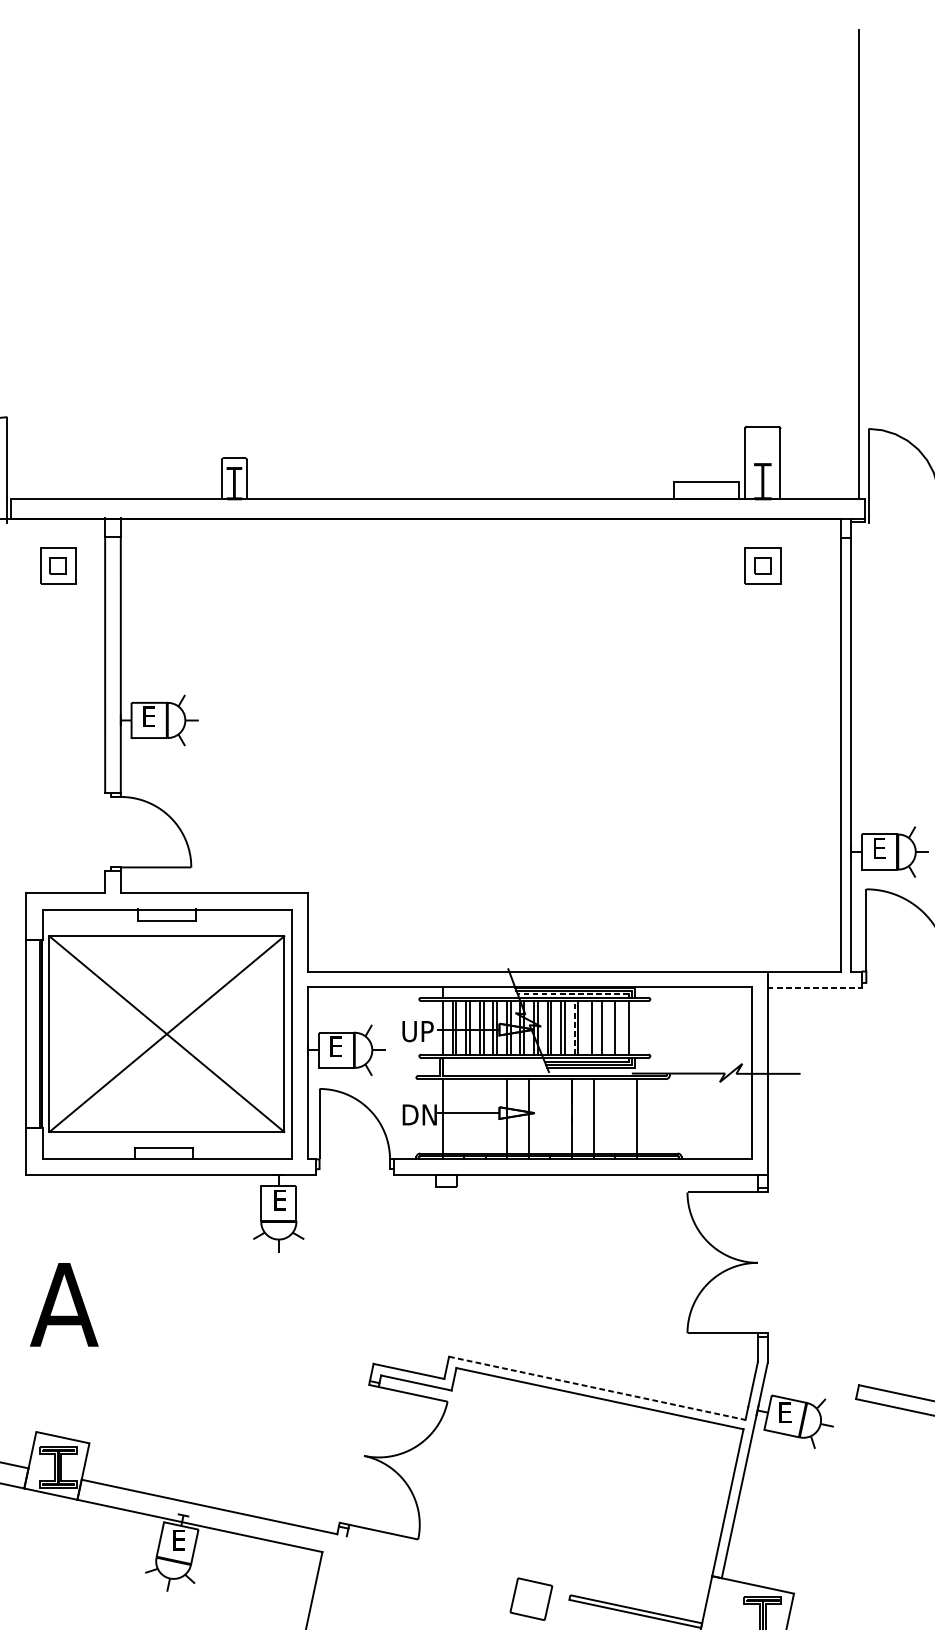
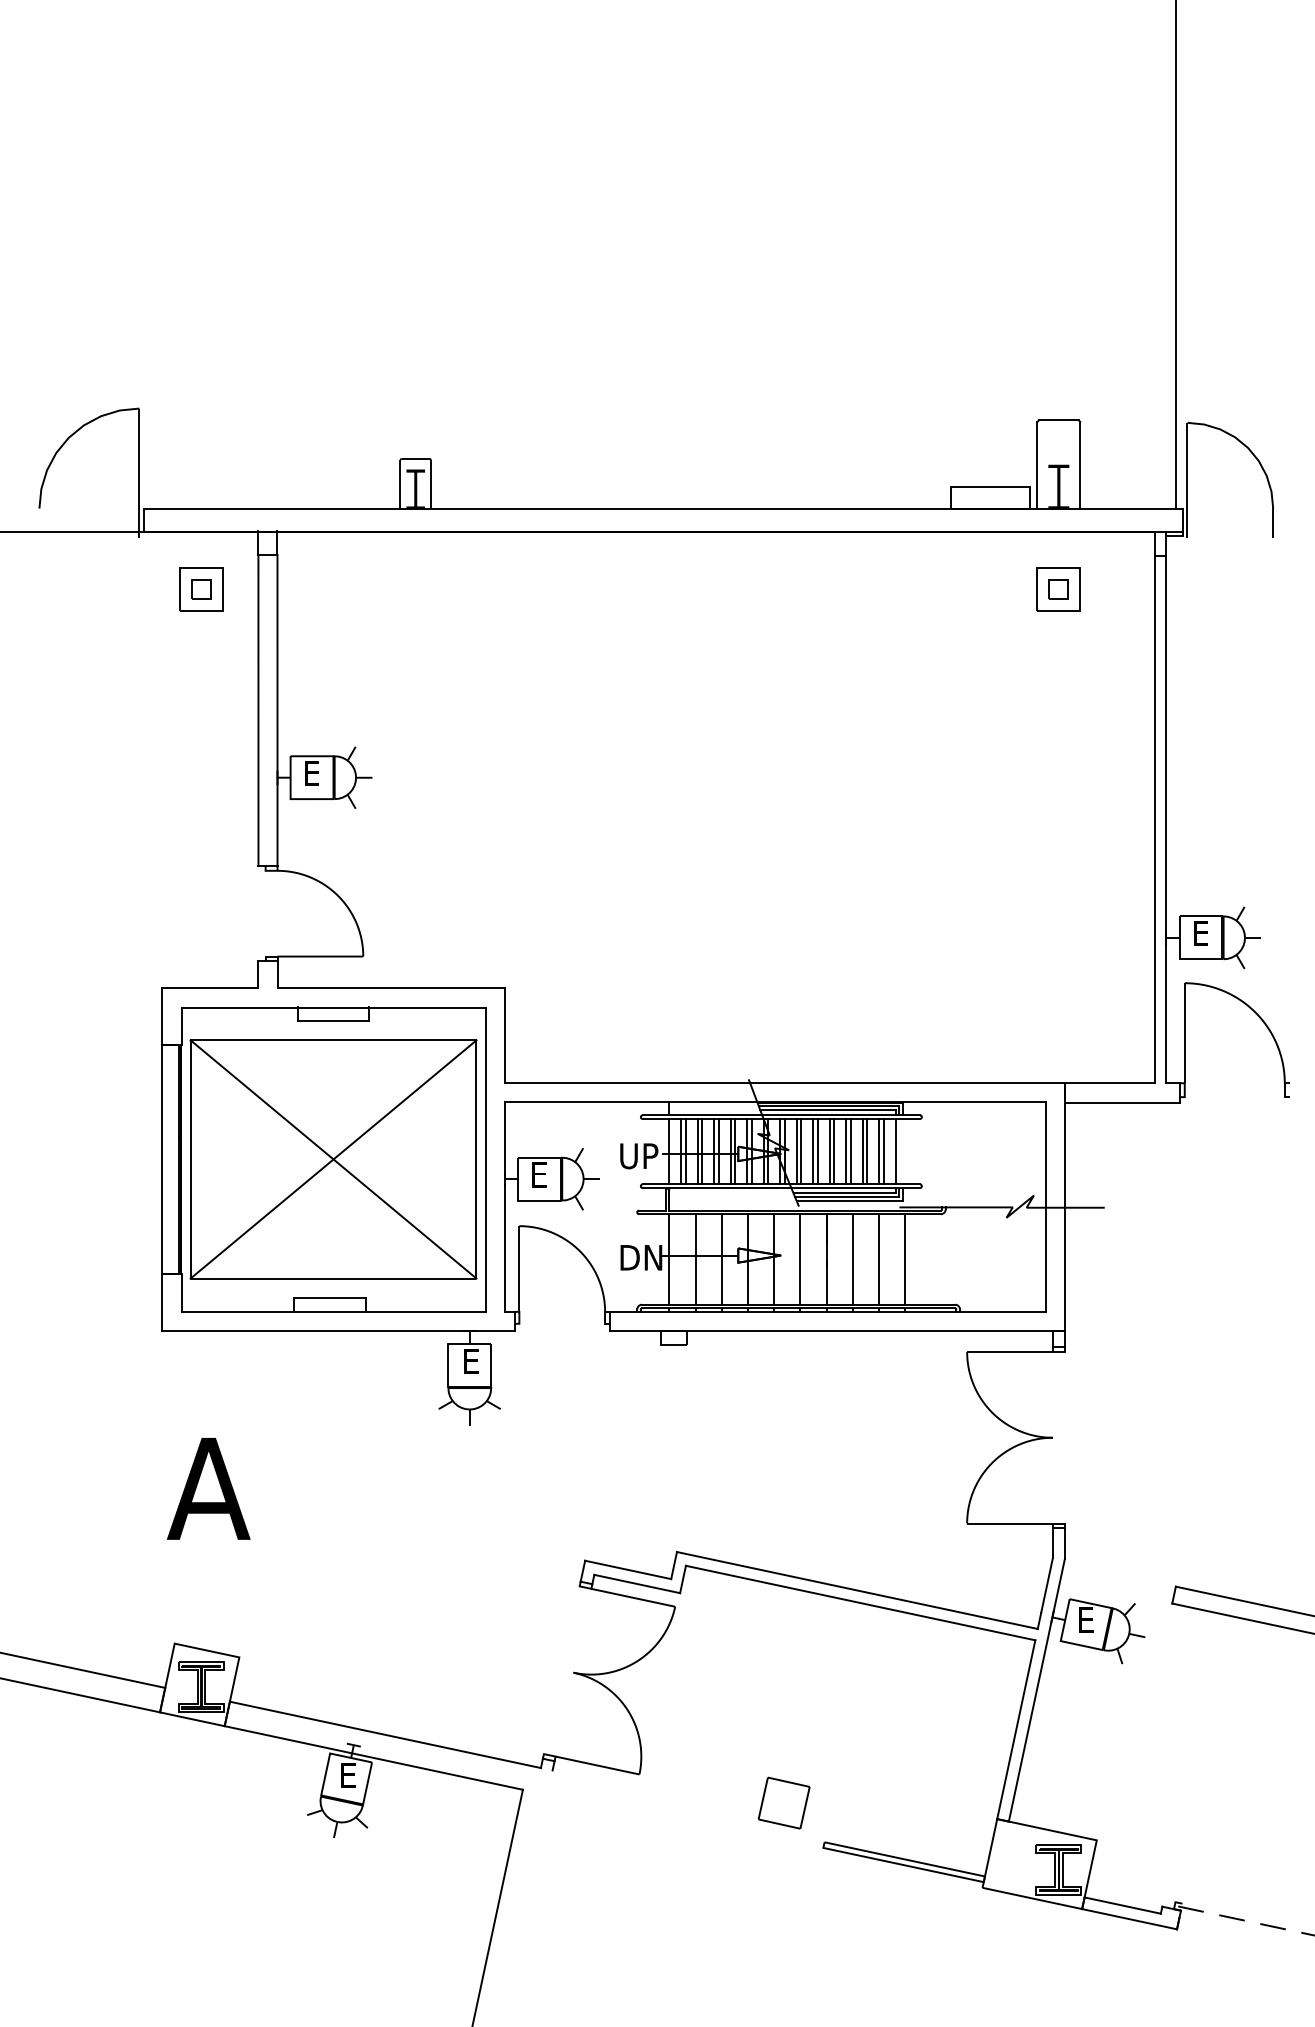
line: (815, 988) -> (1122, 1103), dashed -> solid
line: (572, 993) -> (827, 1110), dashed -> solid
line: (574, 1027) -> (829, 1151), dashed -> solid
line: (588, 1027) -> (846, 1151), added
line: (605, 1027) -> (867, 1151), added
line: (618, 1027) -> (883, 1151), added
line: (464, 1116) -> (695, 1259), added
line: (485, 1116) -> (721, 1259), added
line: (550, 1116) -> (800, 1259), added
line: (614, 1116) -> (878, 1259), added
line: (597, 1388) -> (857, 1590), dashed -> solid
part: (530, 1598) -> (783, 1802), moved

